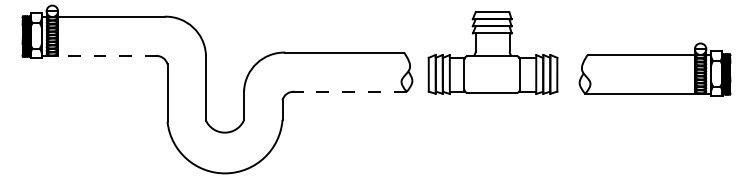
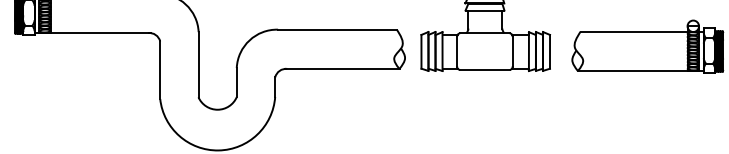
line: (100, 55) -> (93, 32), dashed -> solid
line: (348, 91) -> (341, 68), dashed -> solid

